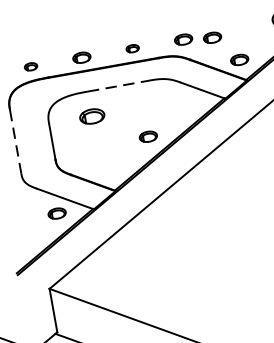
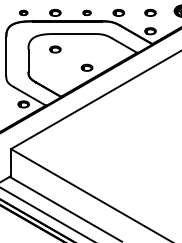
part: (212, 37) -> (150, 12), moved
line: (118, 86) -> (74, 34), dashed -> solid
part: (92, 116) -> (55, 49), size x0.71
line: (15, 141) -> (6, 56), dashed -> solid

